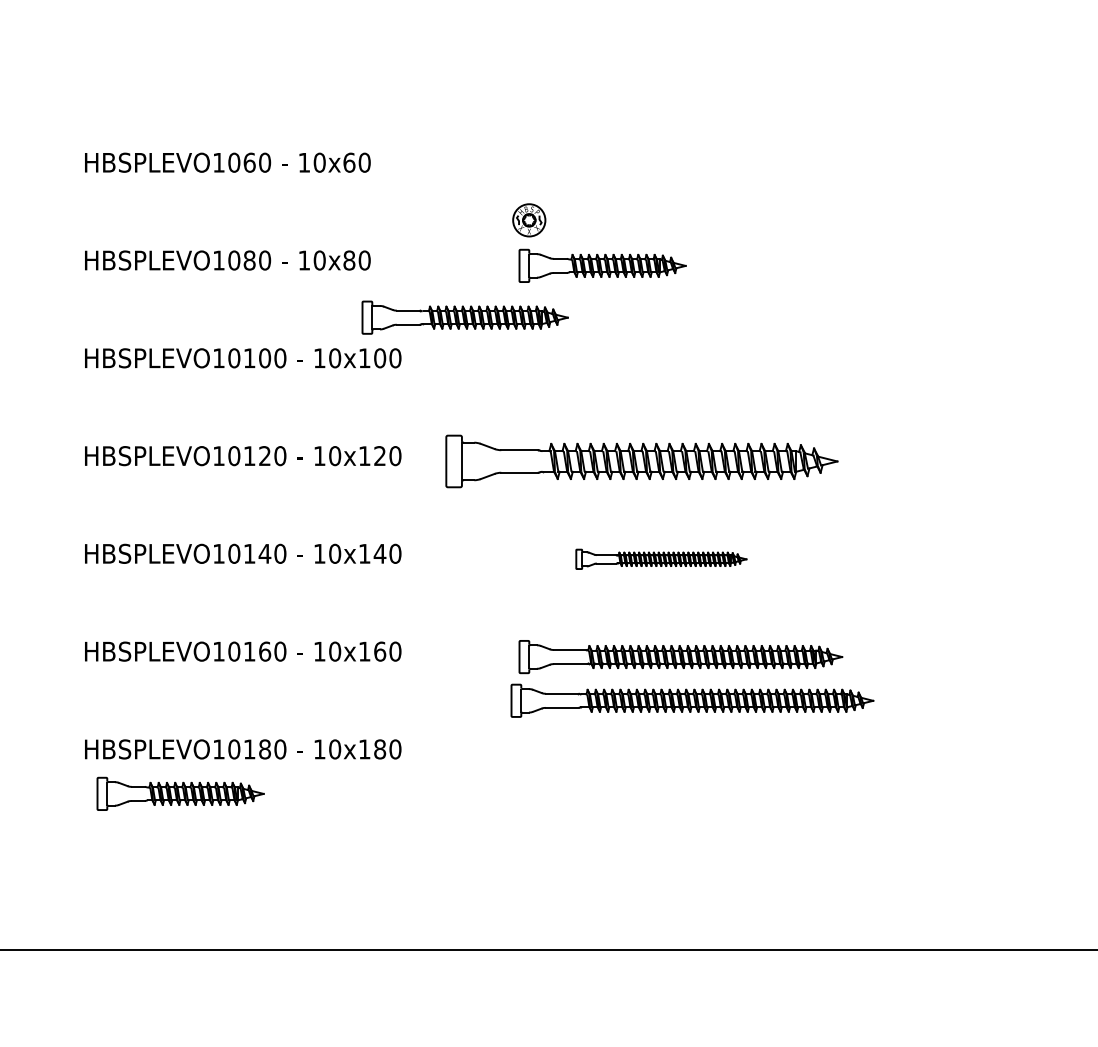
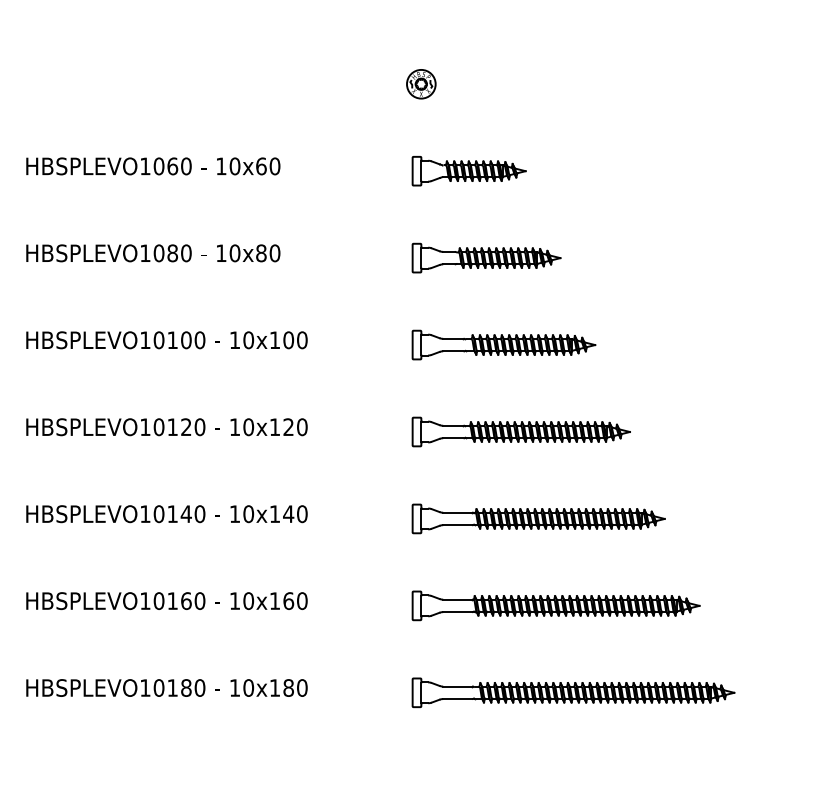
part: (582, 168) -> (468, 171), added
part: (529, 220) -> (421, 84), moved
part: (464, 317) -> (503, 344), moved
part: (641, 461) -> (521, 432), size x0.62
part: (661, 559) -> (538, 519), size x1.67
part: (692, 700) -> (573, 692), moved
part: (180, 793) -> (111, 727), removed

